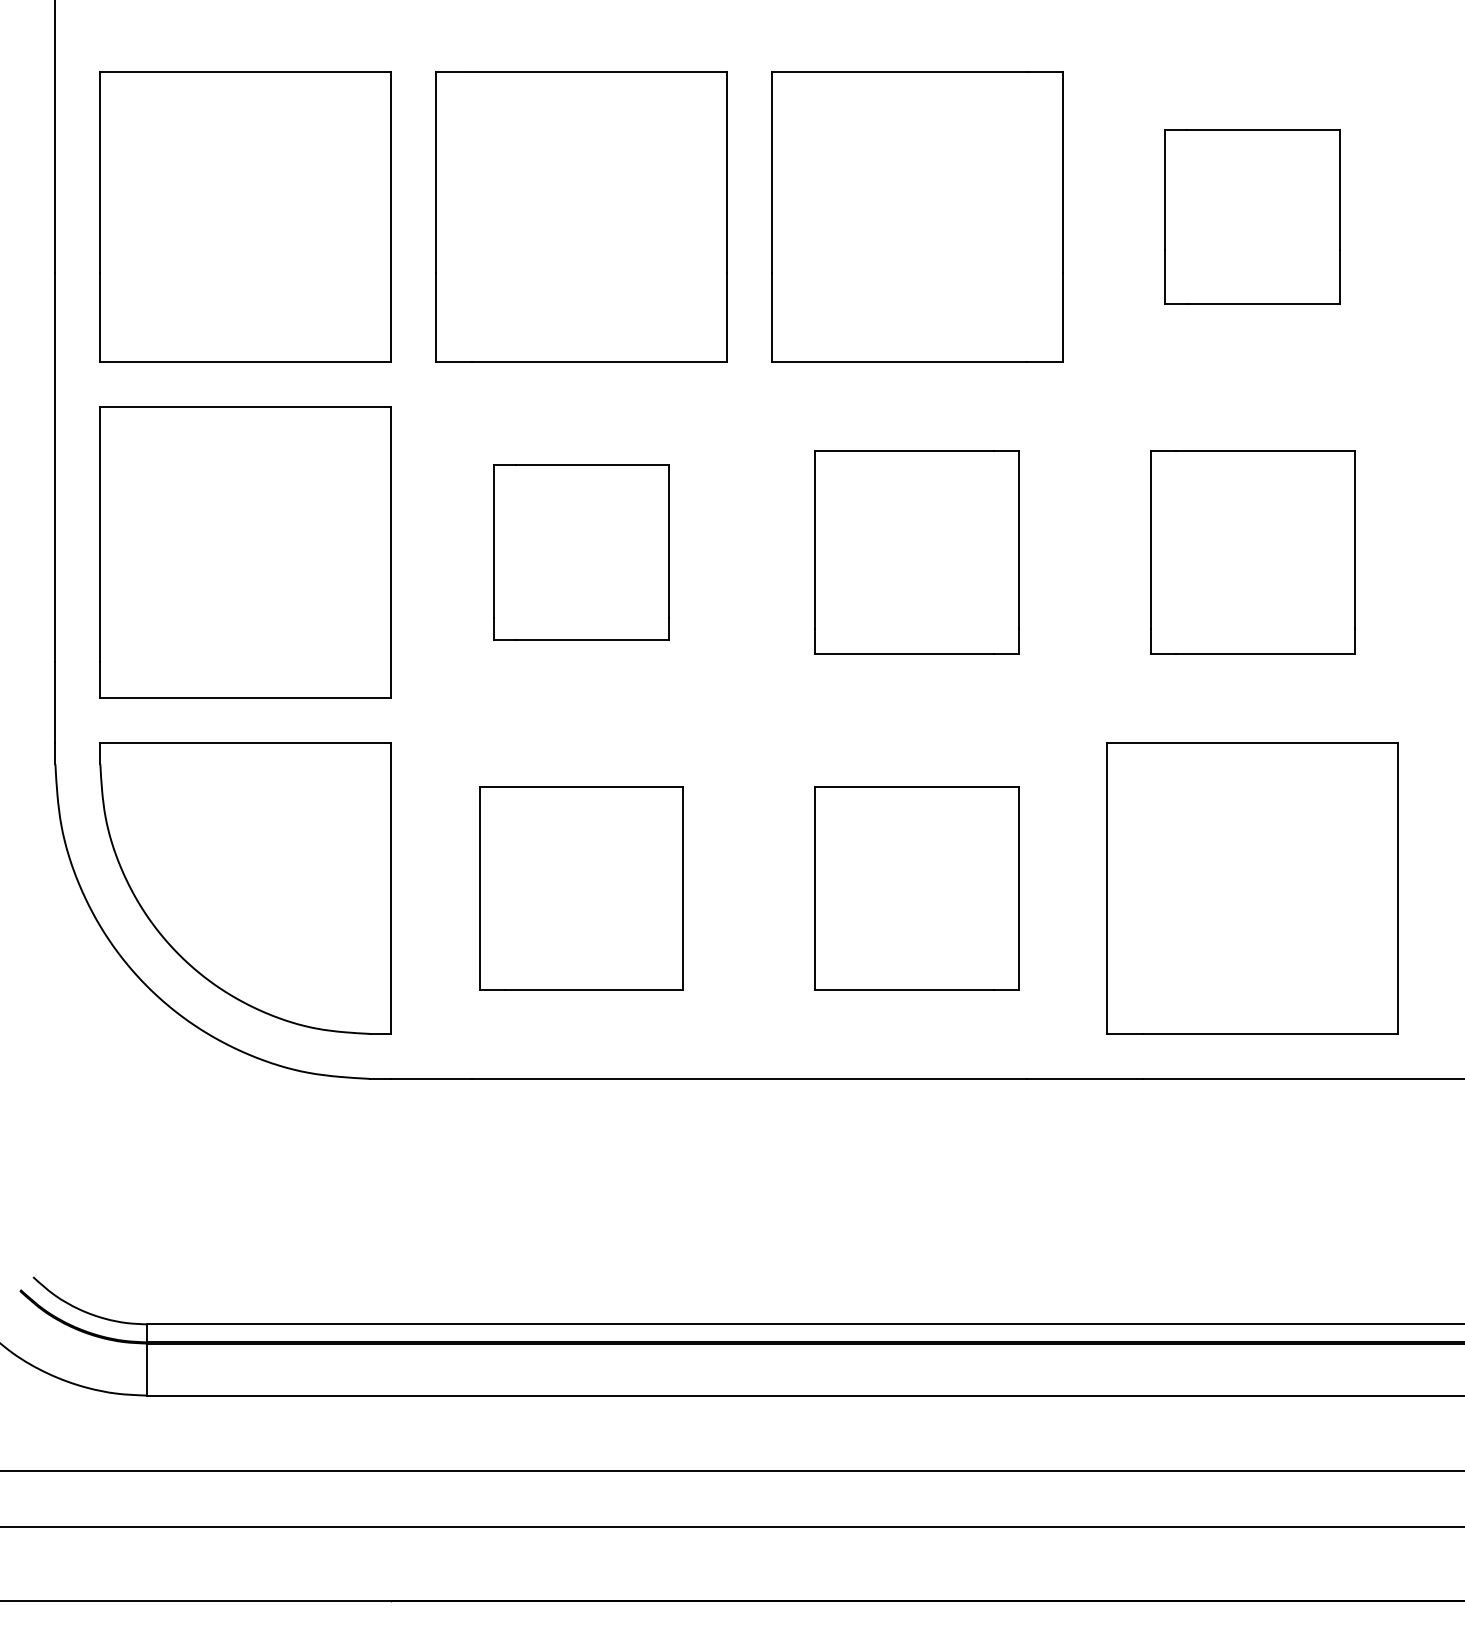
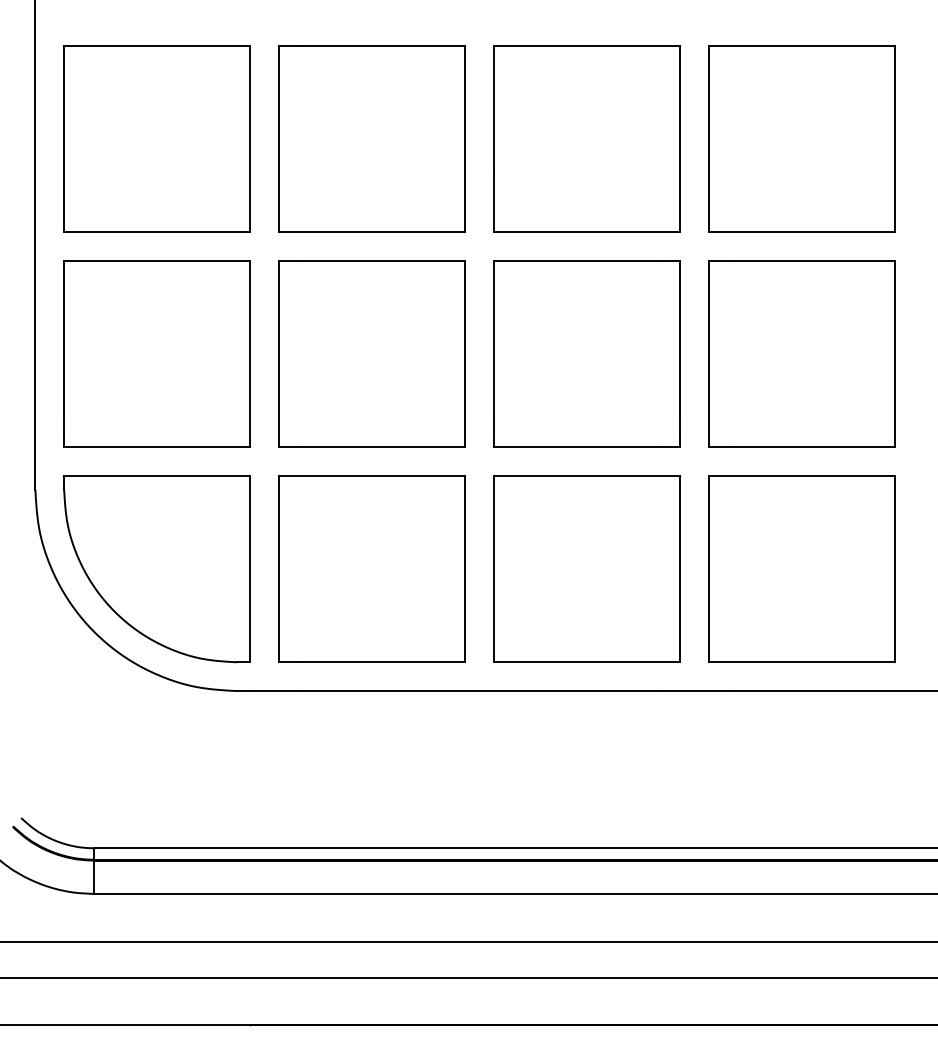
part: (1251, 216) -> (801, 138), size x1.67
part: (580, 551) -> (371, 353), size x1.67
part: (915, 551) -> (586, 353), size x1.43
part: (1251, 551) -> (801, 353), size x1.43
part: (580, 887) -> (371, 568), size x1.43
part: (915, 887) -> (586, 568), size x1.43

